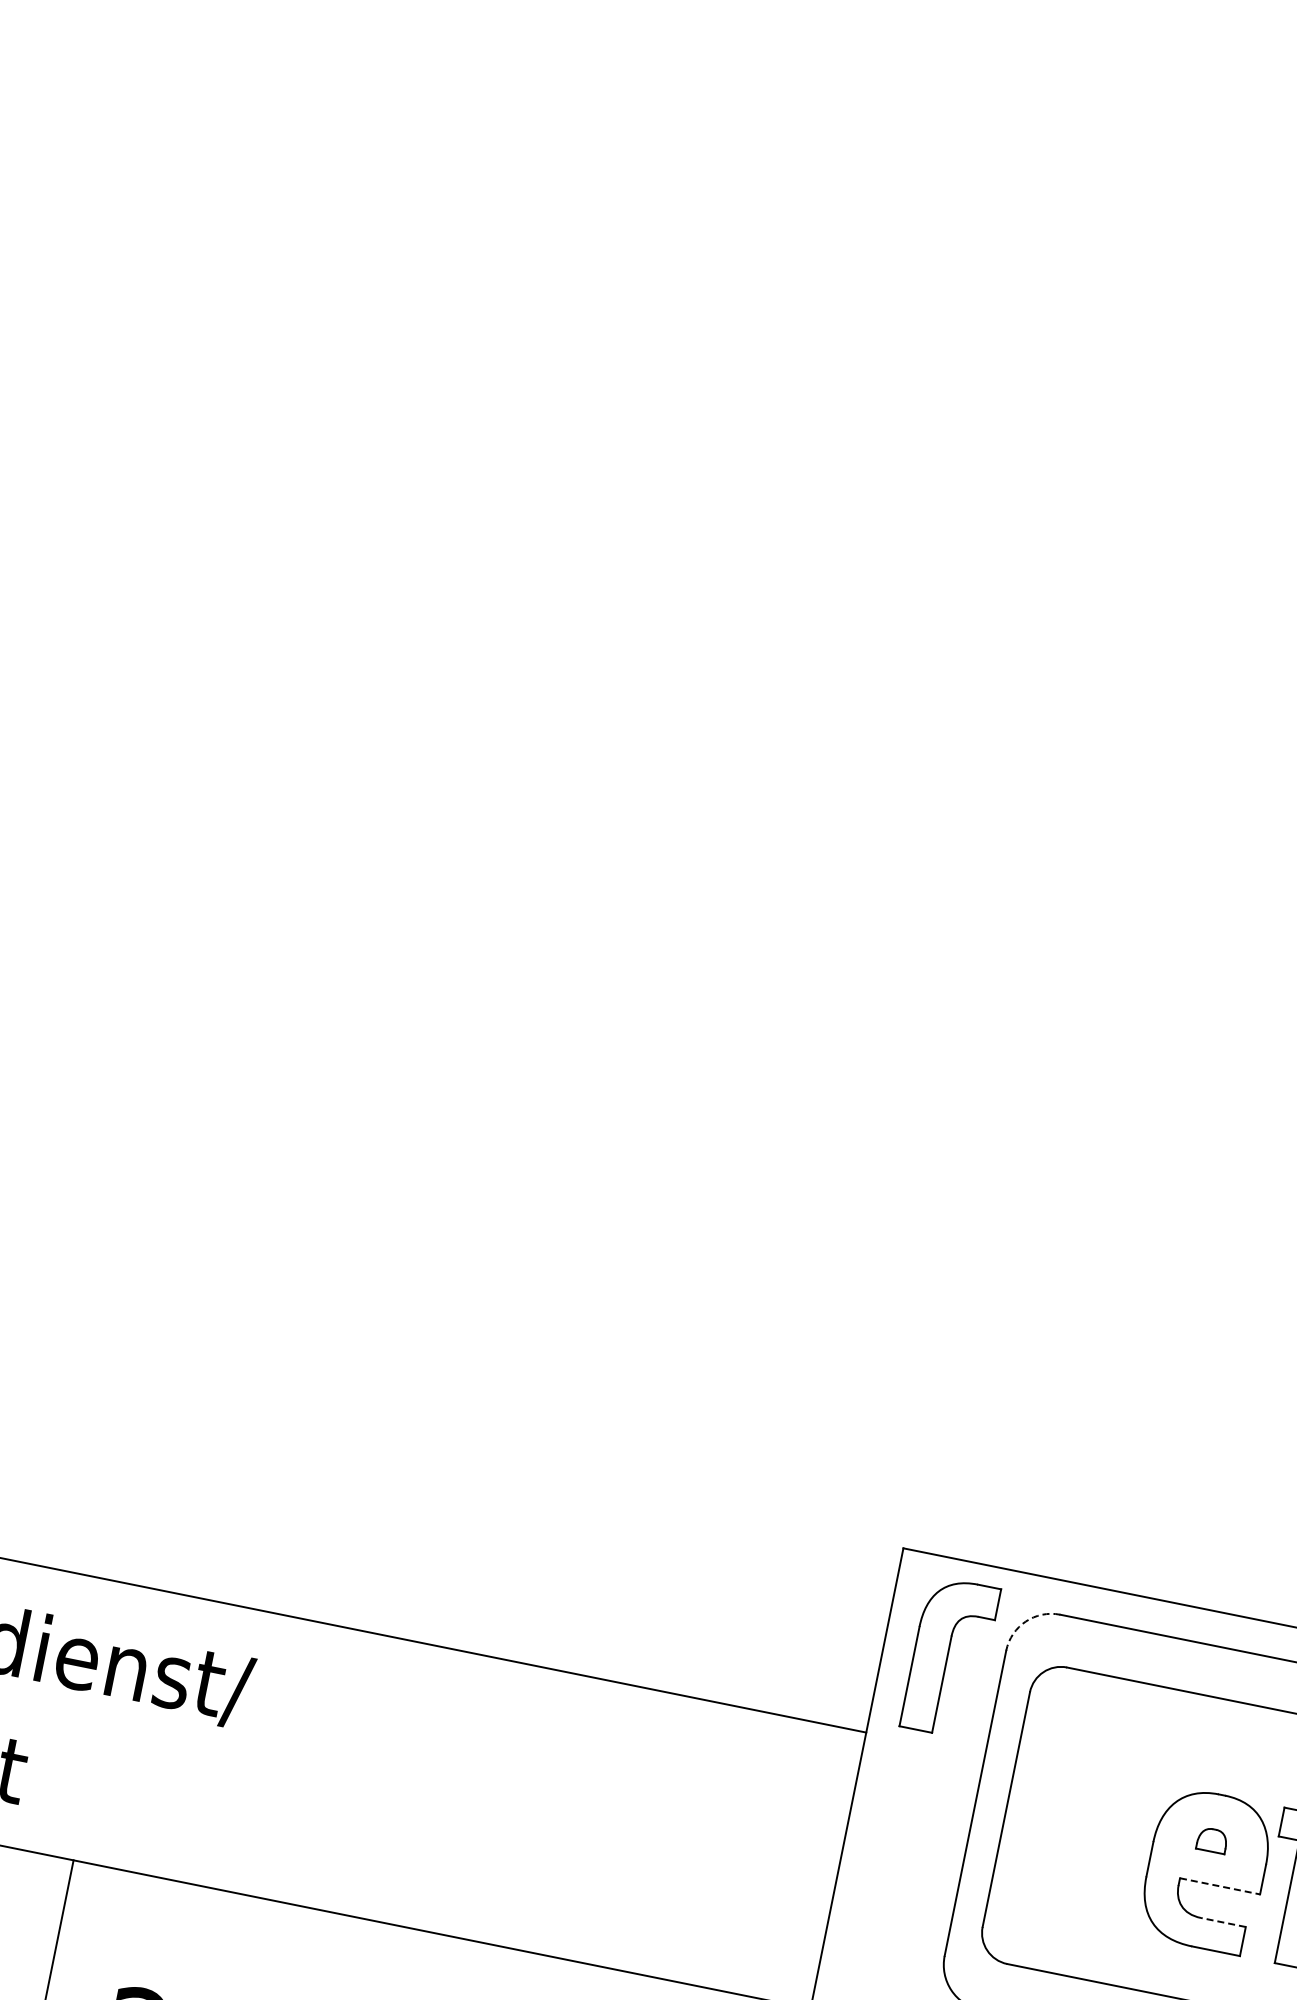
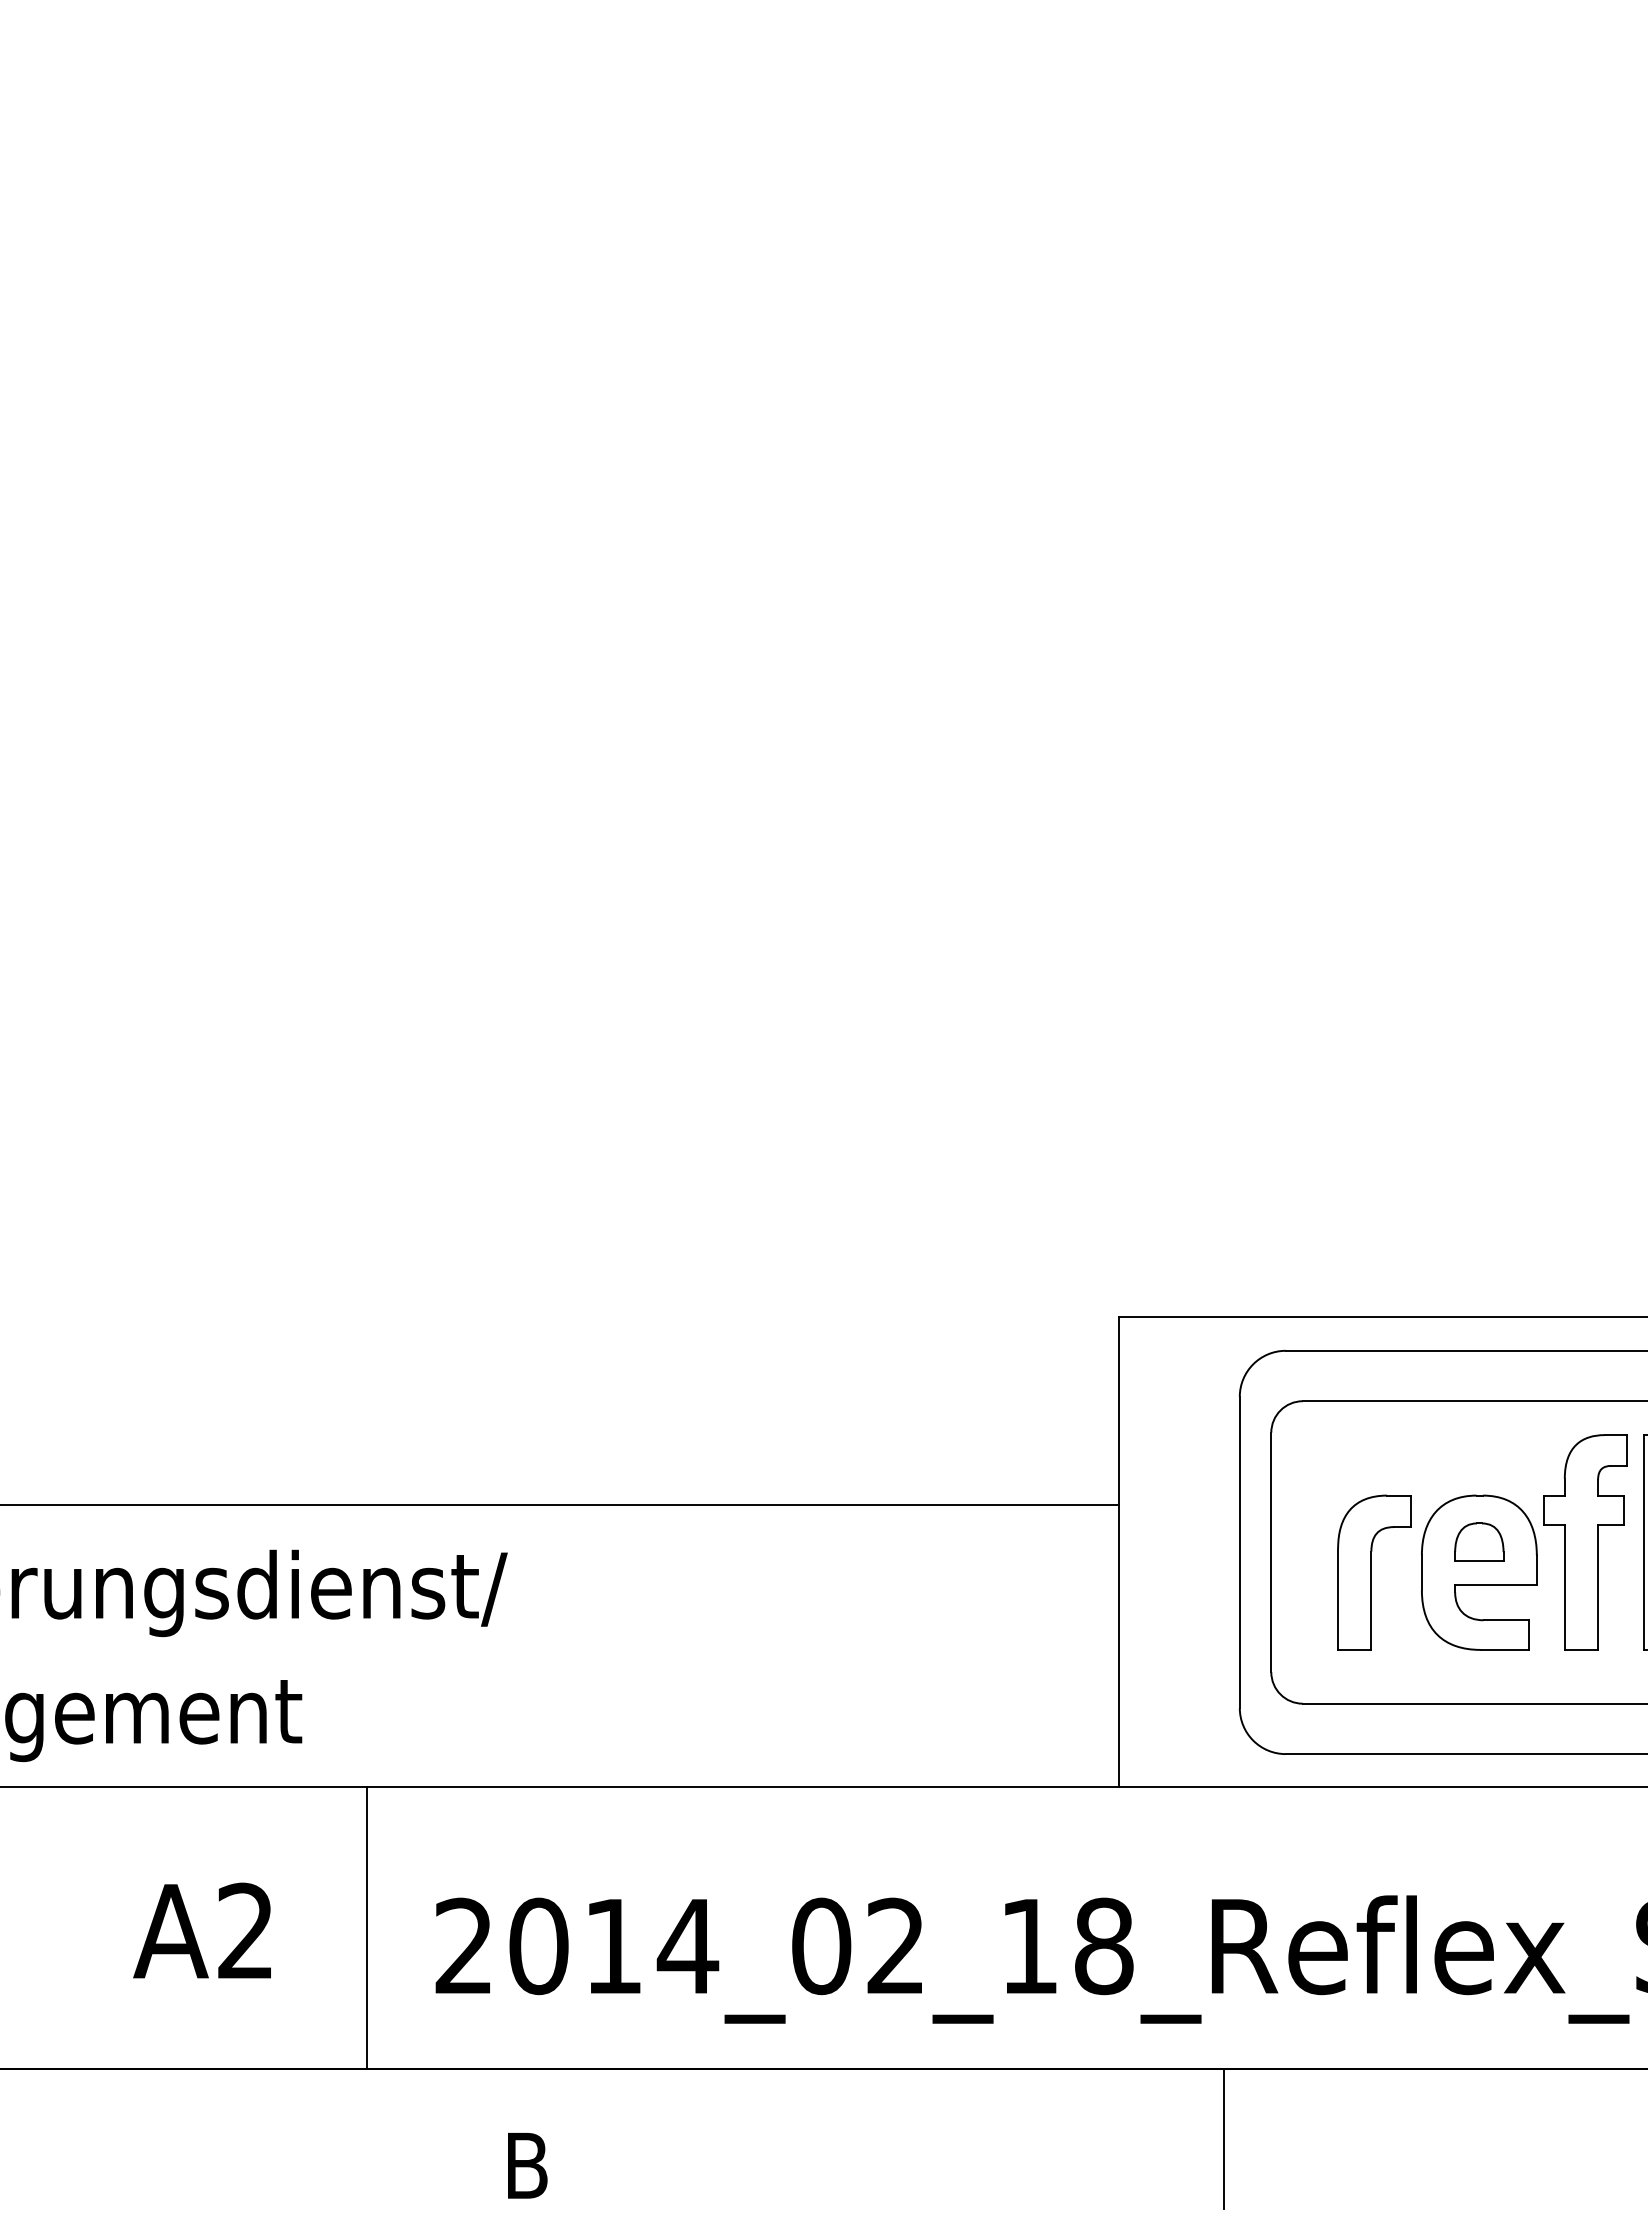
arc: (1026, 1621) -> (1253, 1364), dashed -> solid
part: (950, 1657) -> (1374, 1572), moved
part: (1212, 1839) -> (1479, 1541), size x1.67
line: (1219, 1886) -> (1495, 1585), dashed -> solid
line: (1223, 1922) -> (1506, 1620), dashed -> solid

